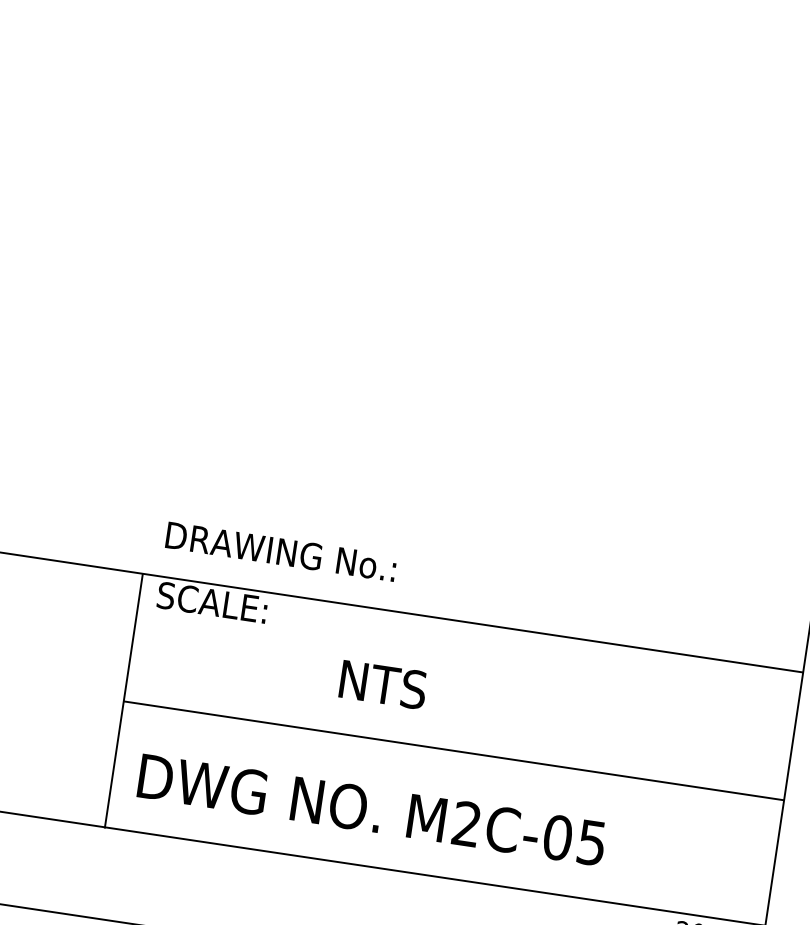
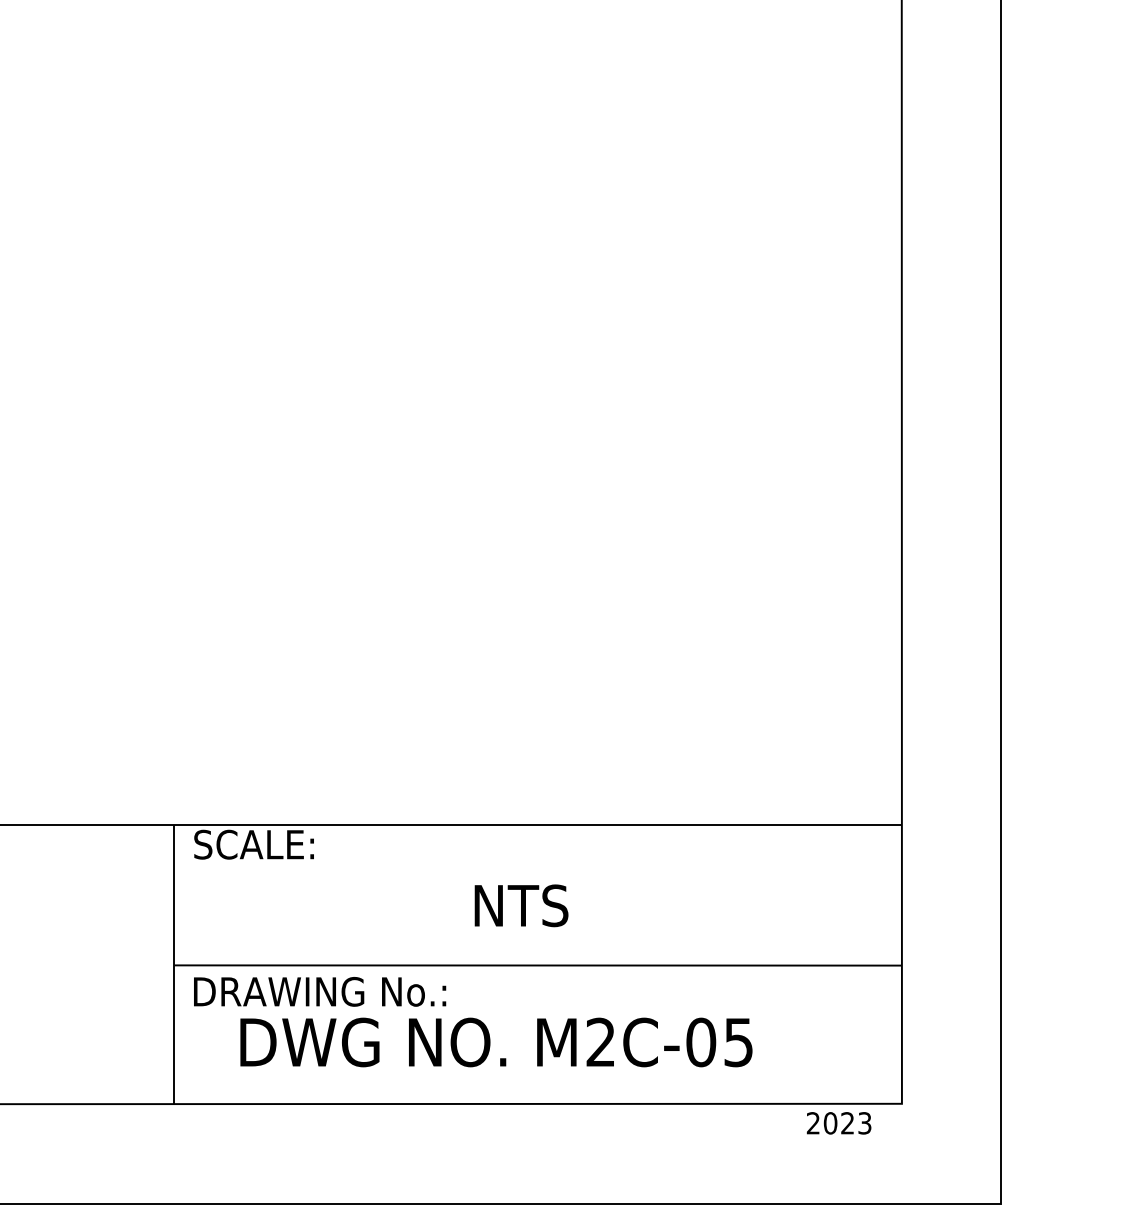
text: (281, 551) -> (320, 991), moved
text: (383, 684) -> (521, 905), moved
text: (372, 810) -> (496, 1042), moved

